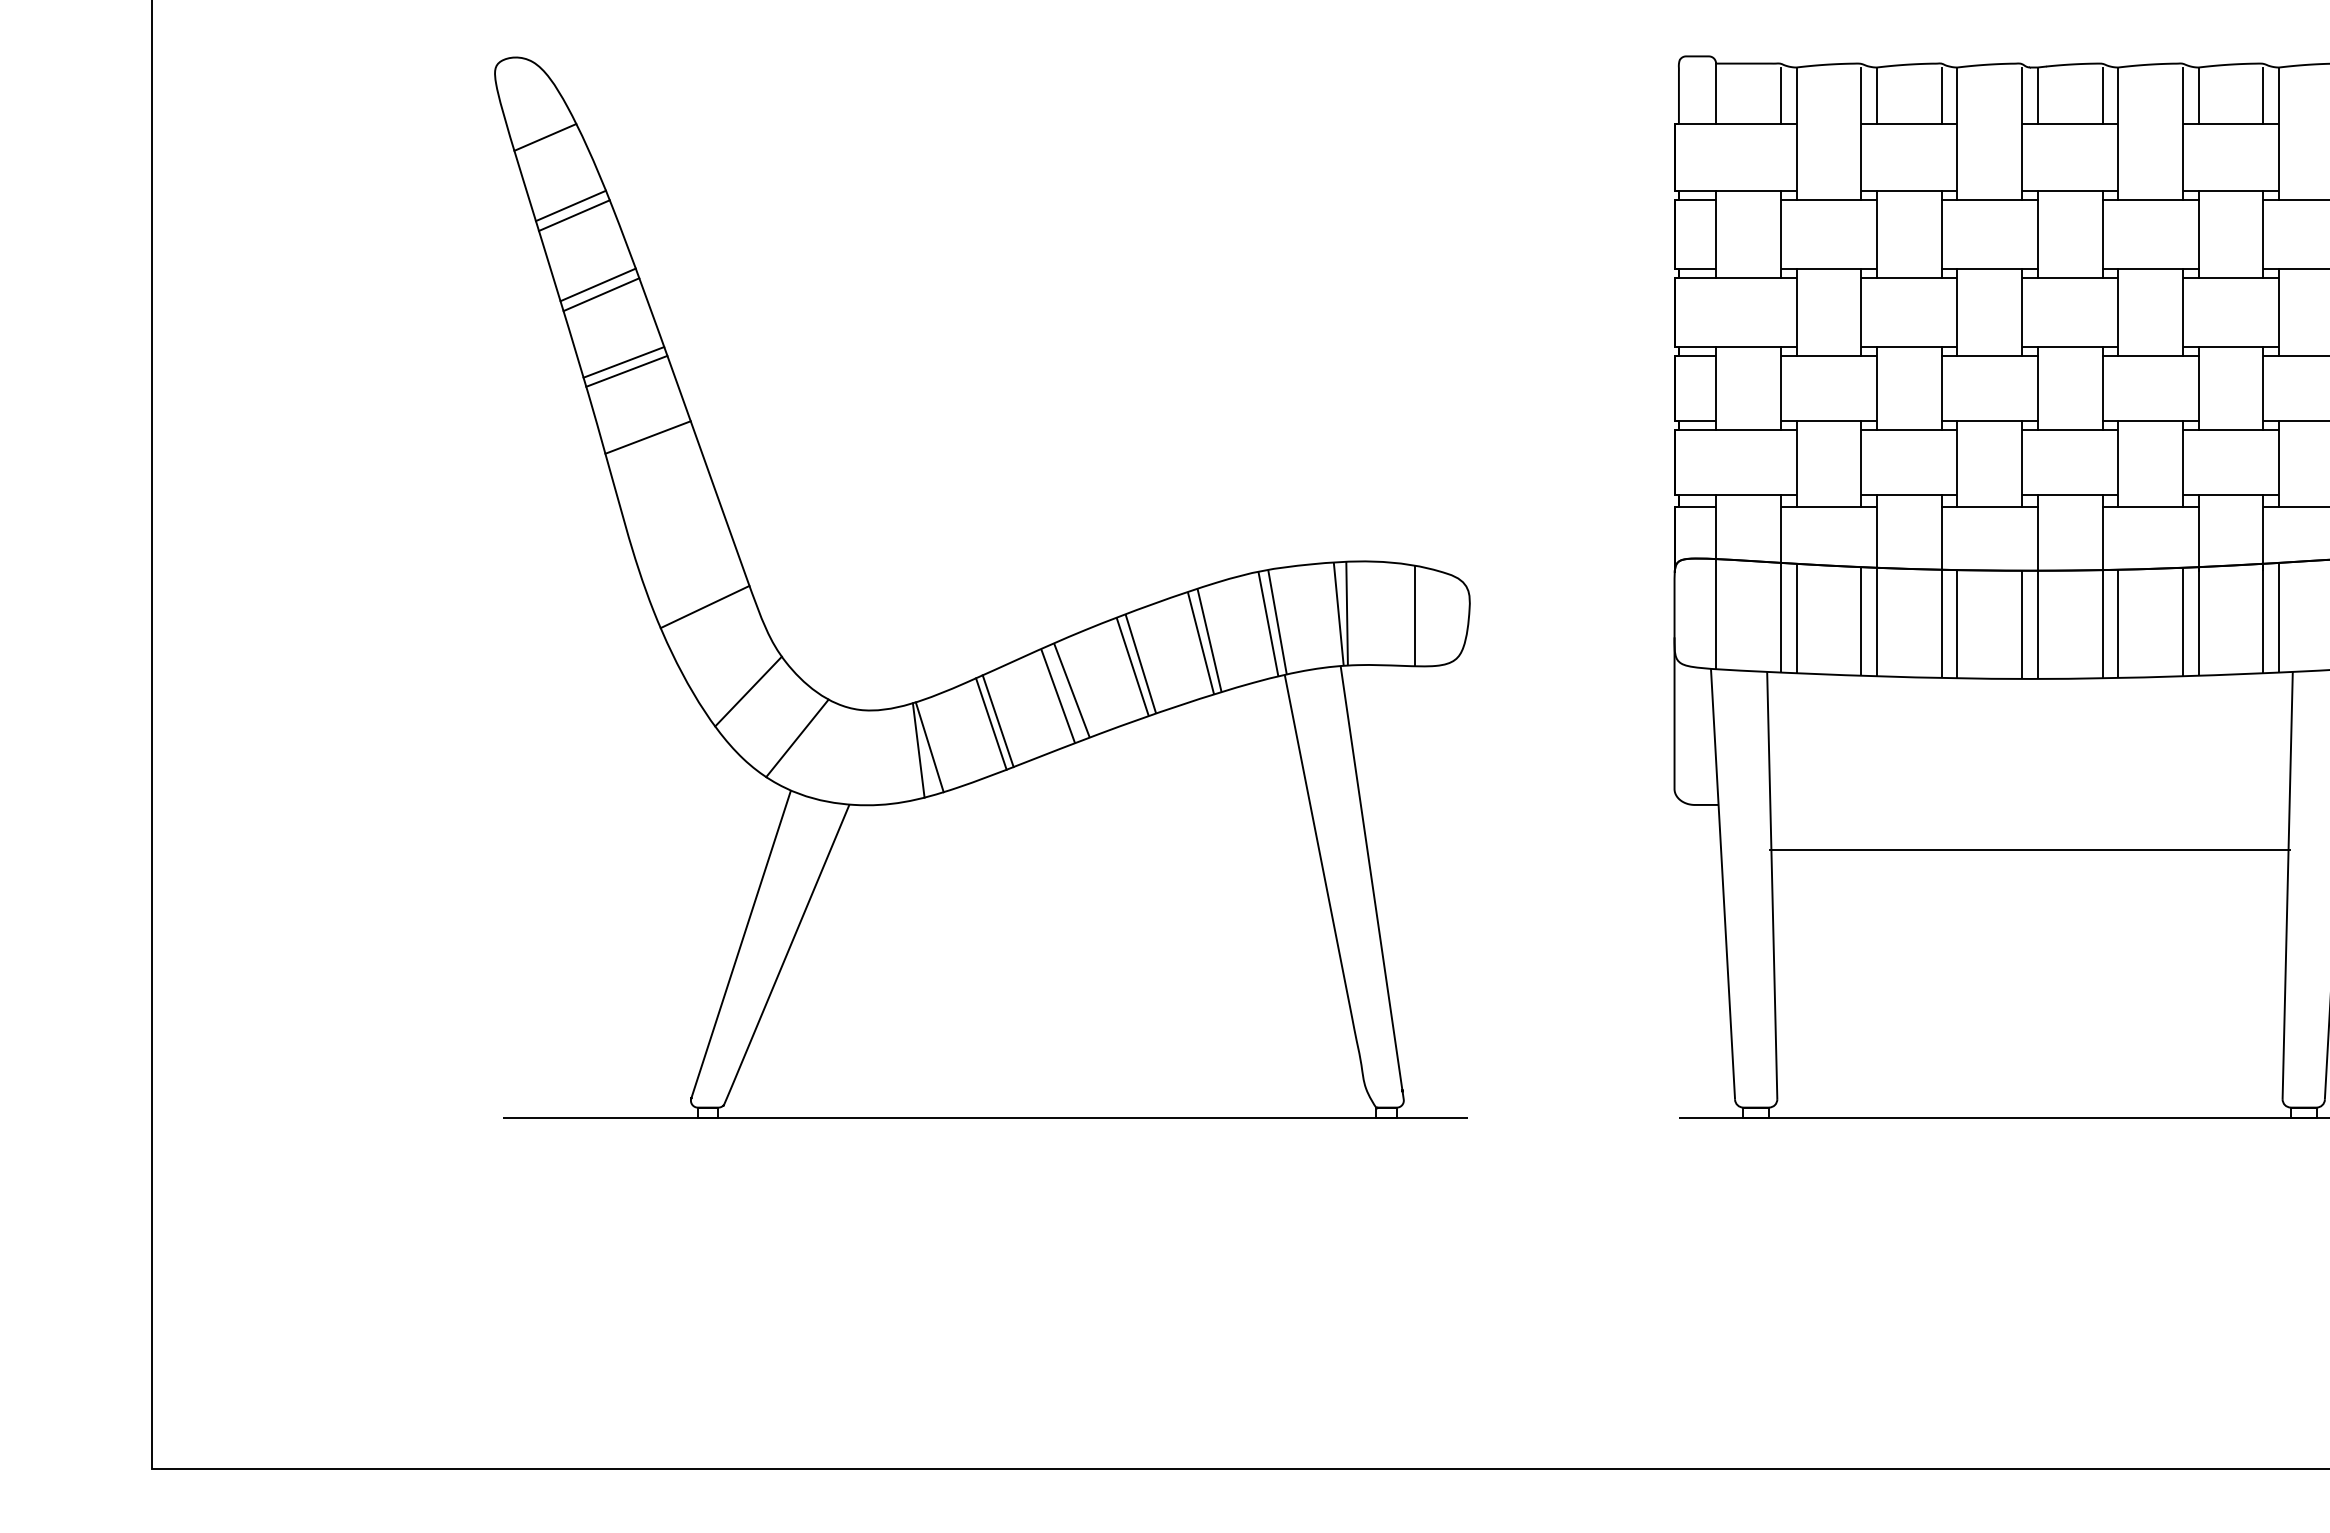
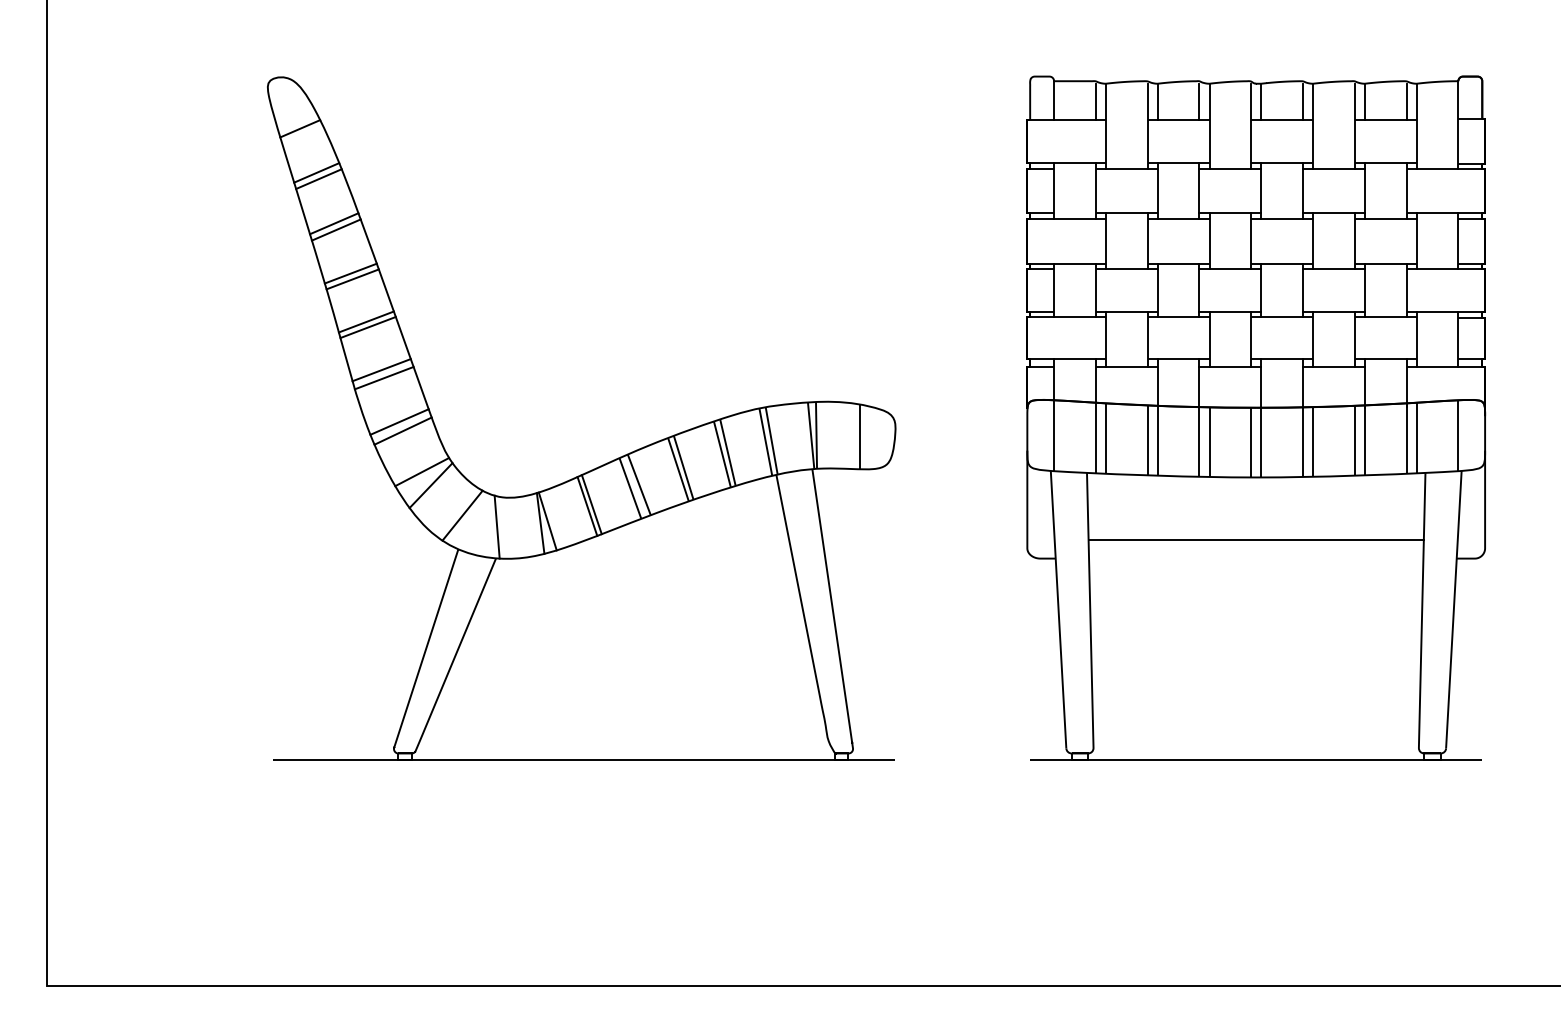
line: (649, 446) -> (367, 327), added
line: (671, 512) -> (381, 370), added
line: (674, 523) -> (383, 377), added
line: (699, 592) -> (399, 421), added
line: (735, 669) -> (422, 471), added
line: (850, 755) -> (496, 526), added
line: (2028, 849) -> (1255, 540), moved

